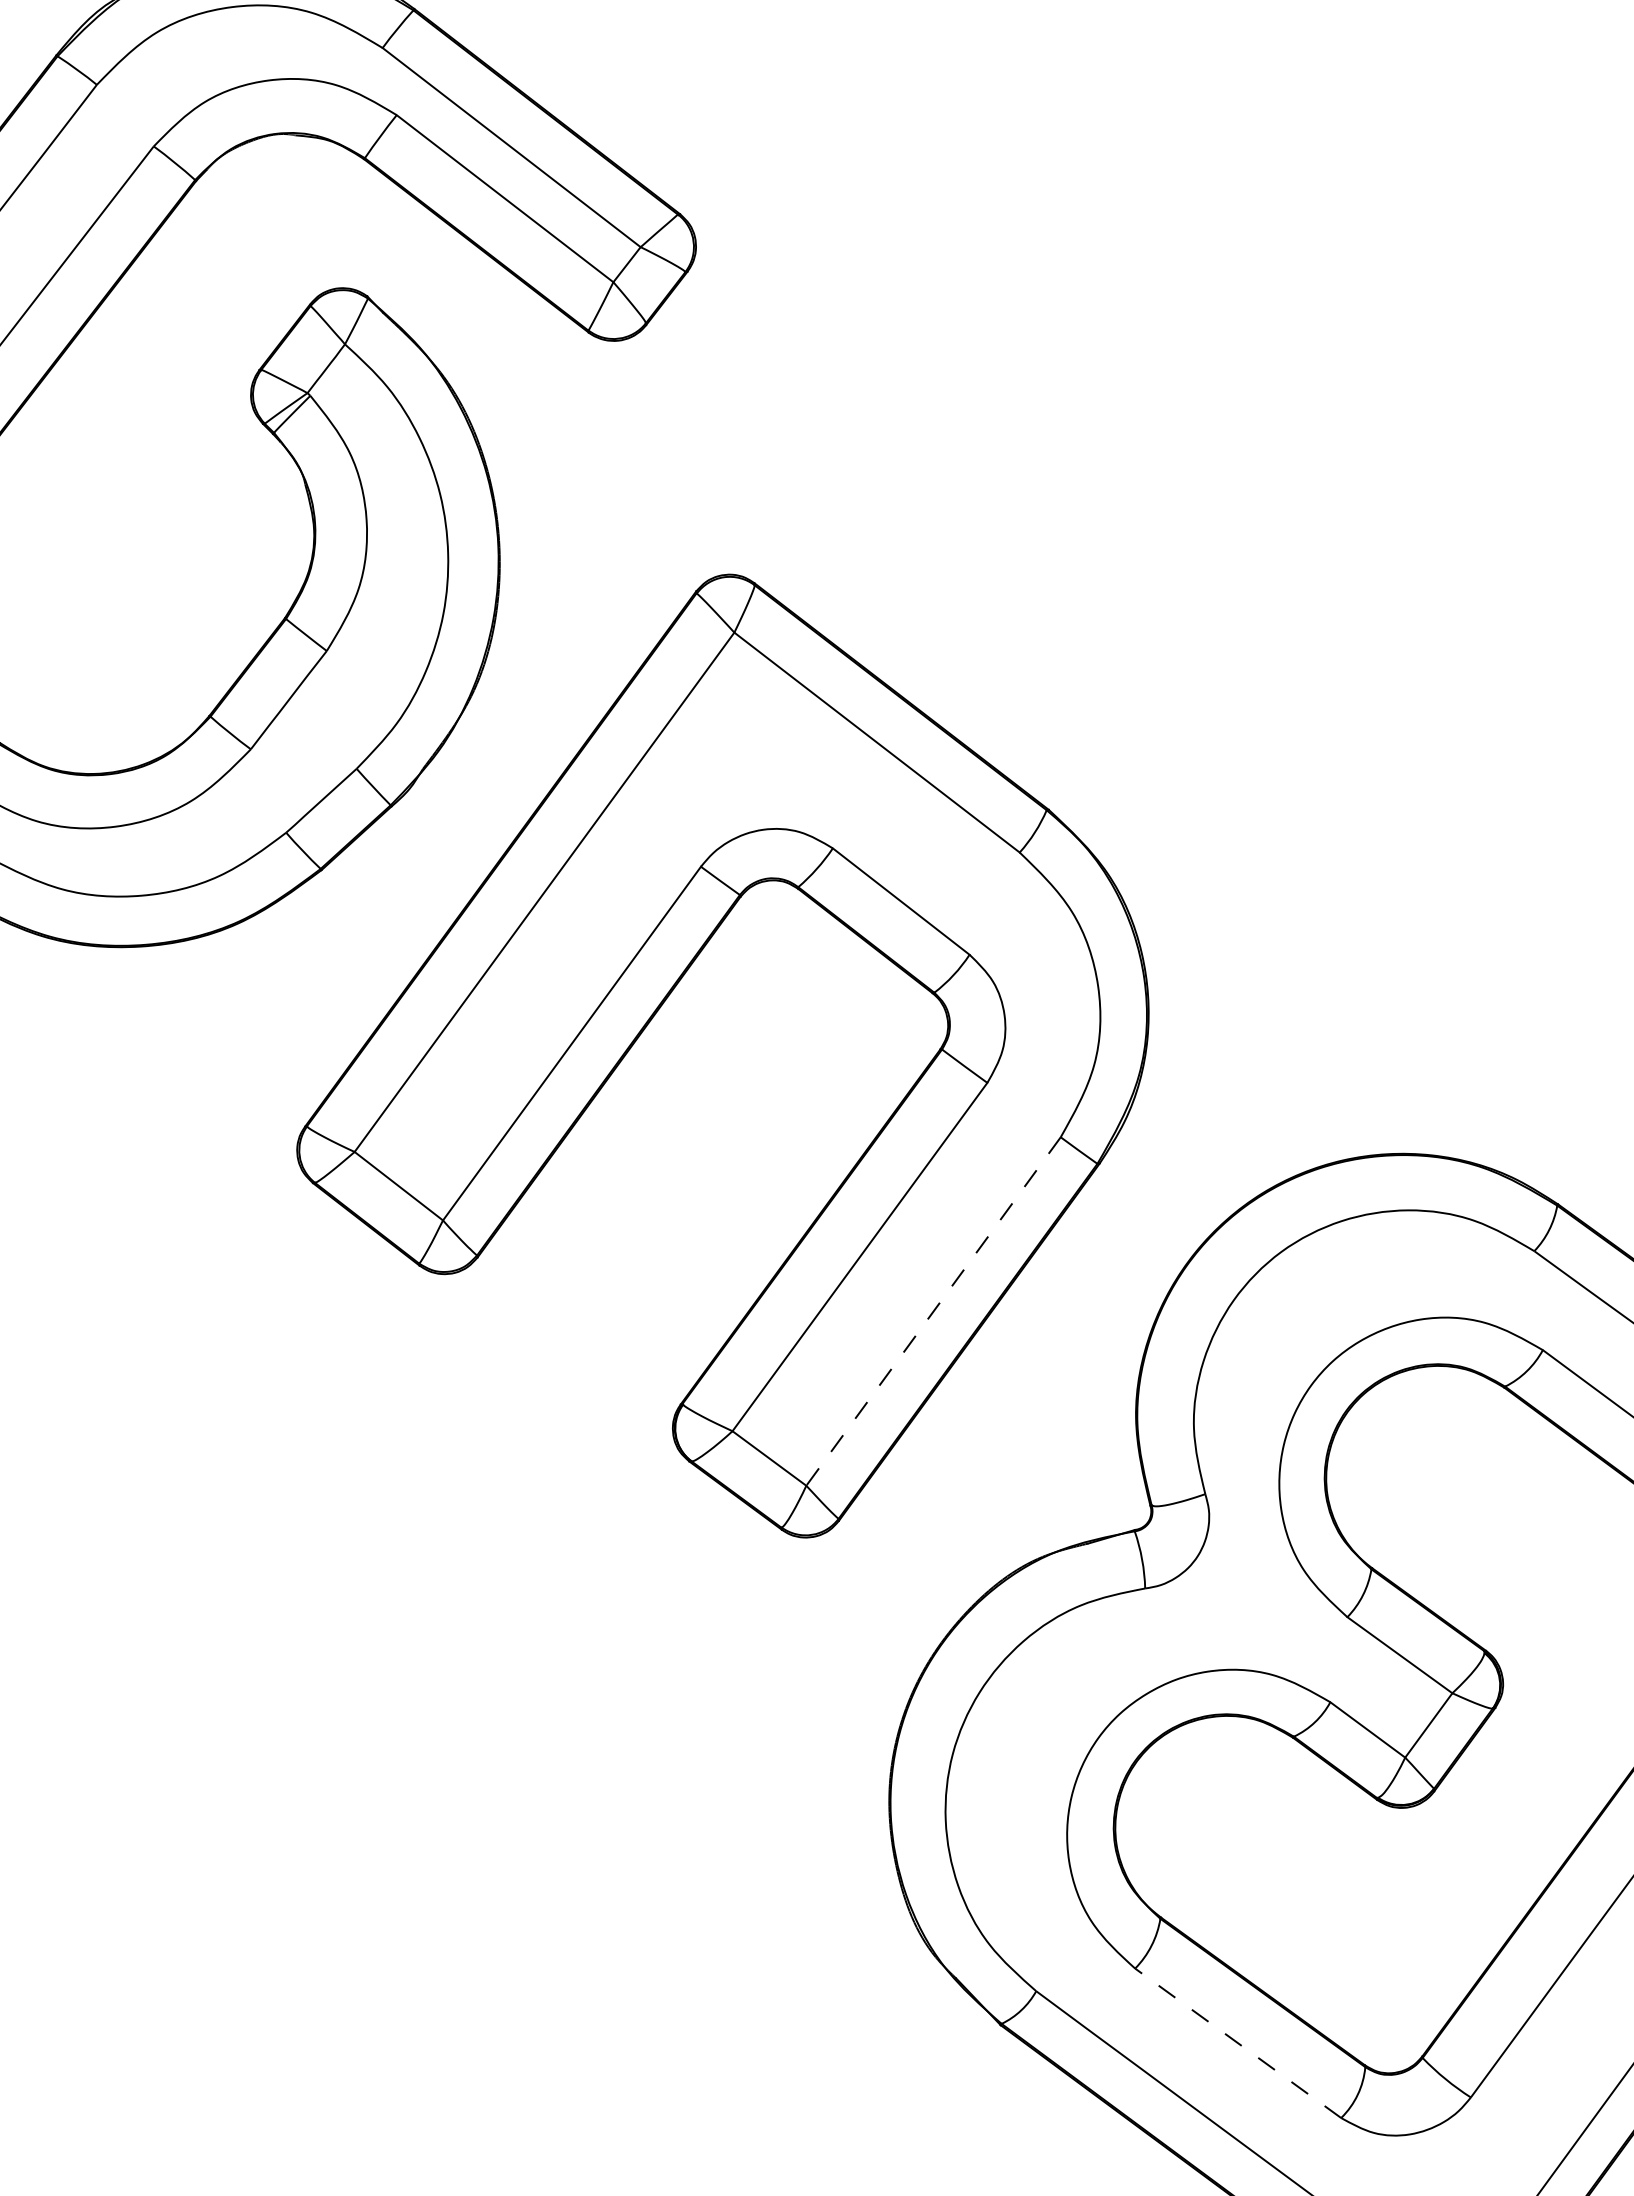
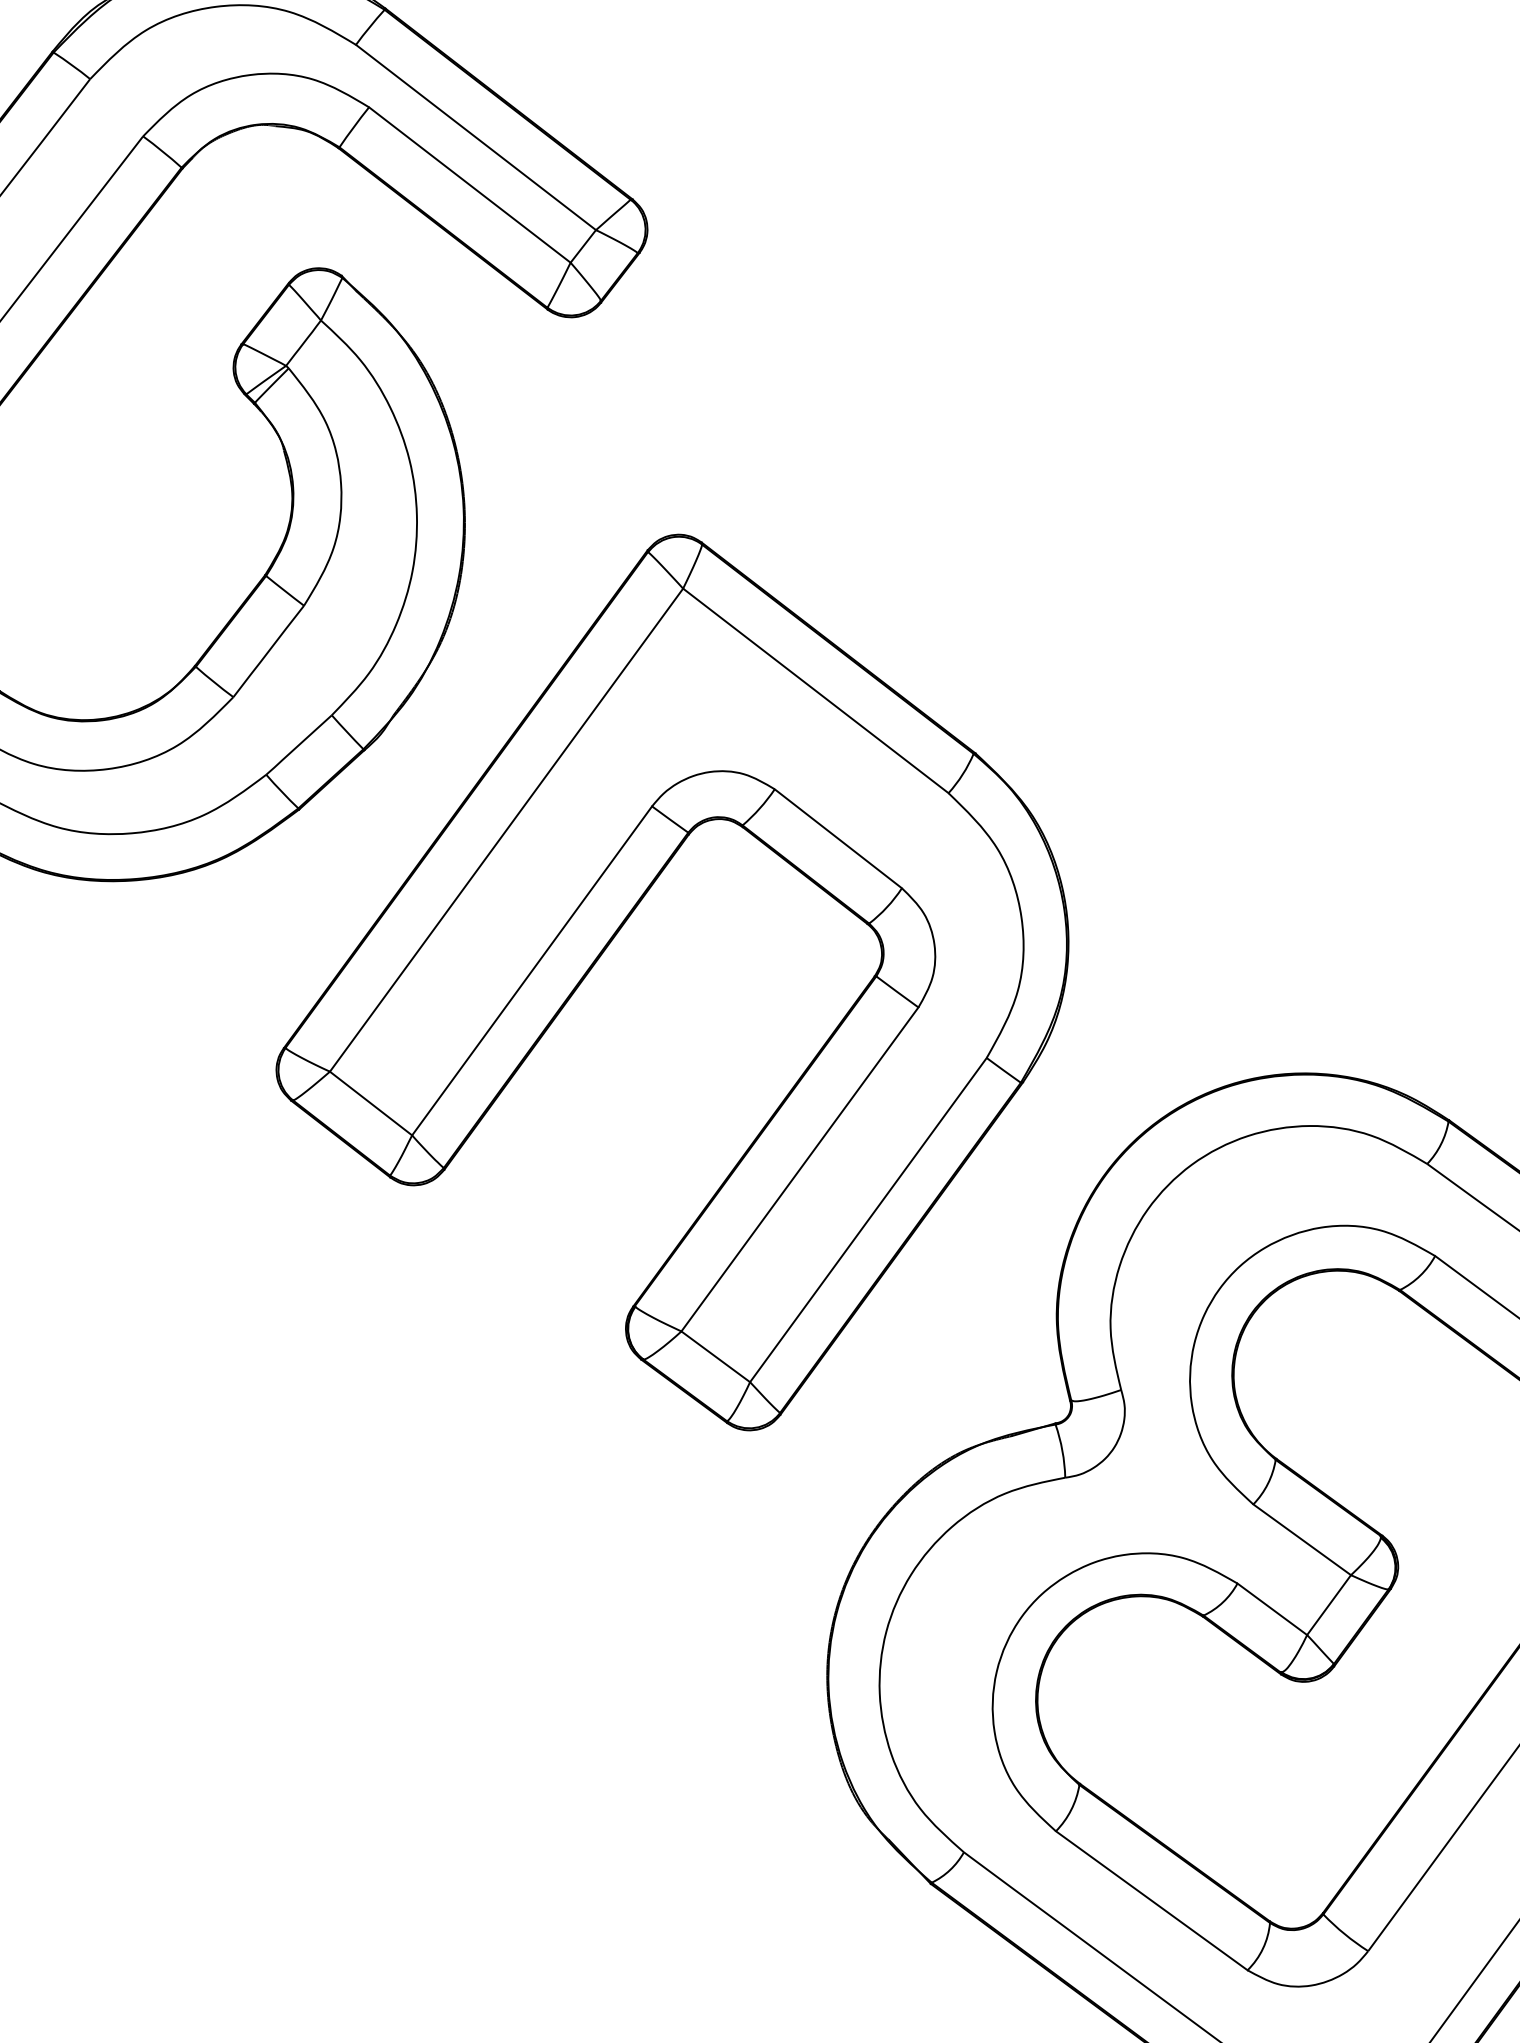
line: (933, 1311) -> (868, 1220), dashed -> solid
line: (1237, 2043) -> (1151, 1900), dashed -> solid

